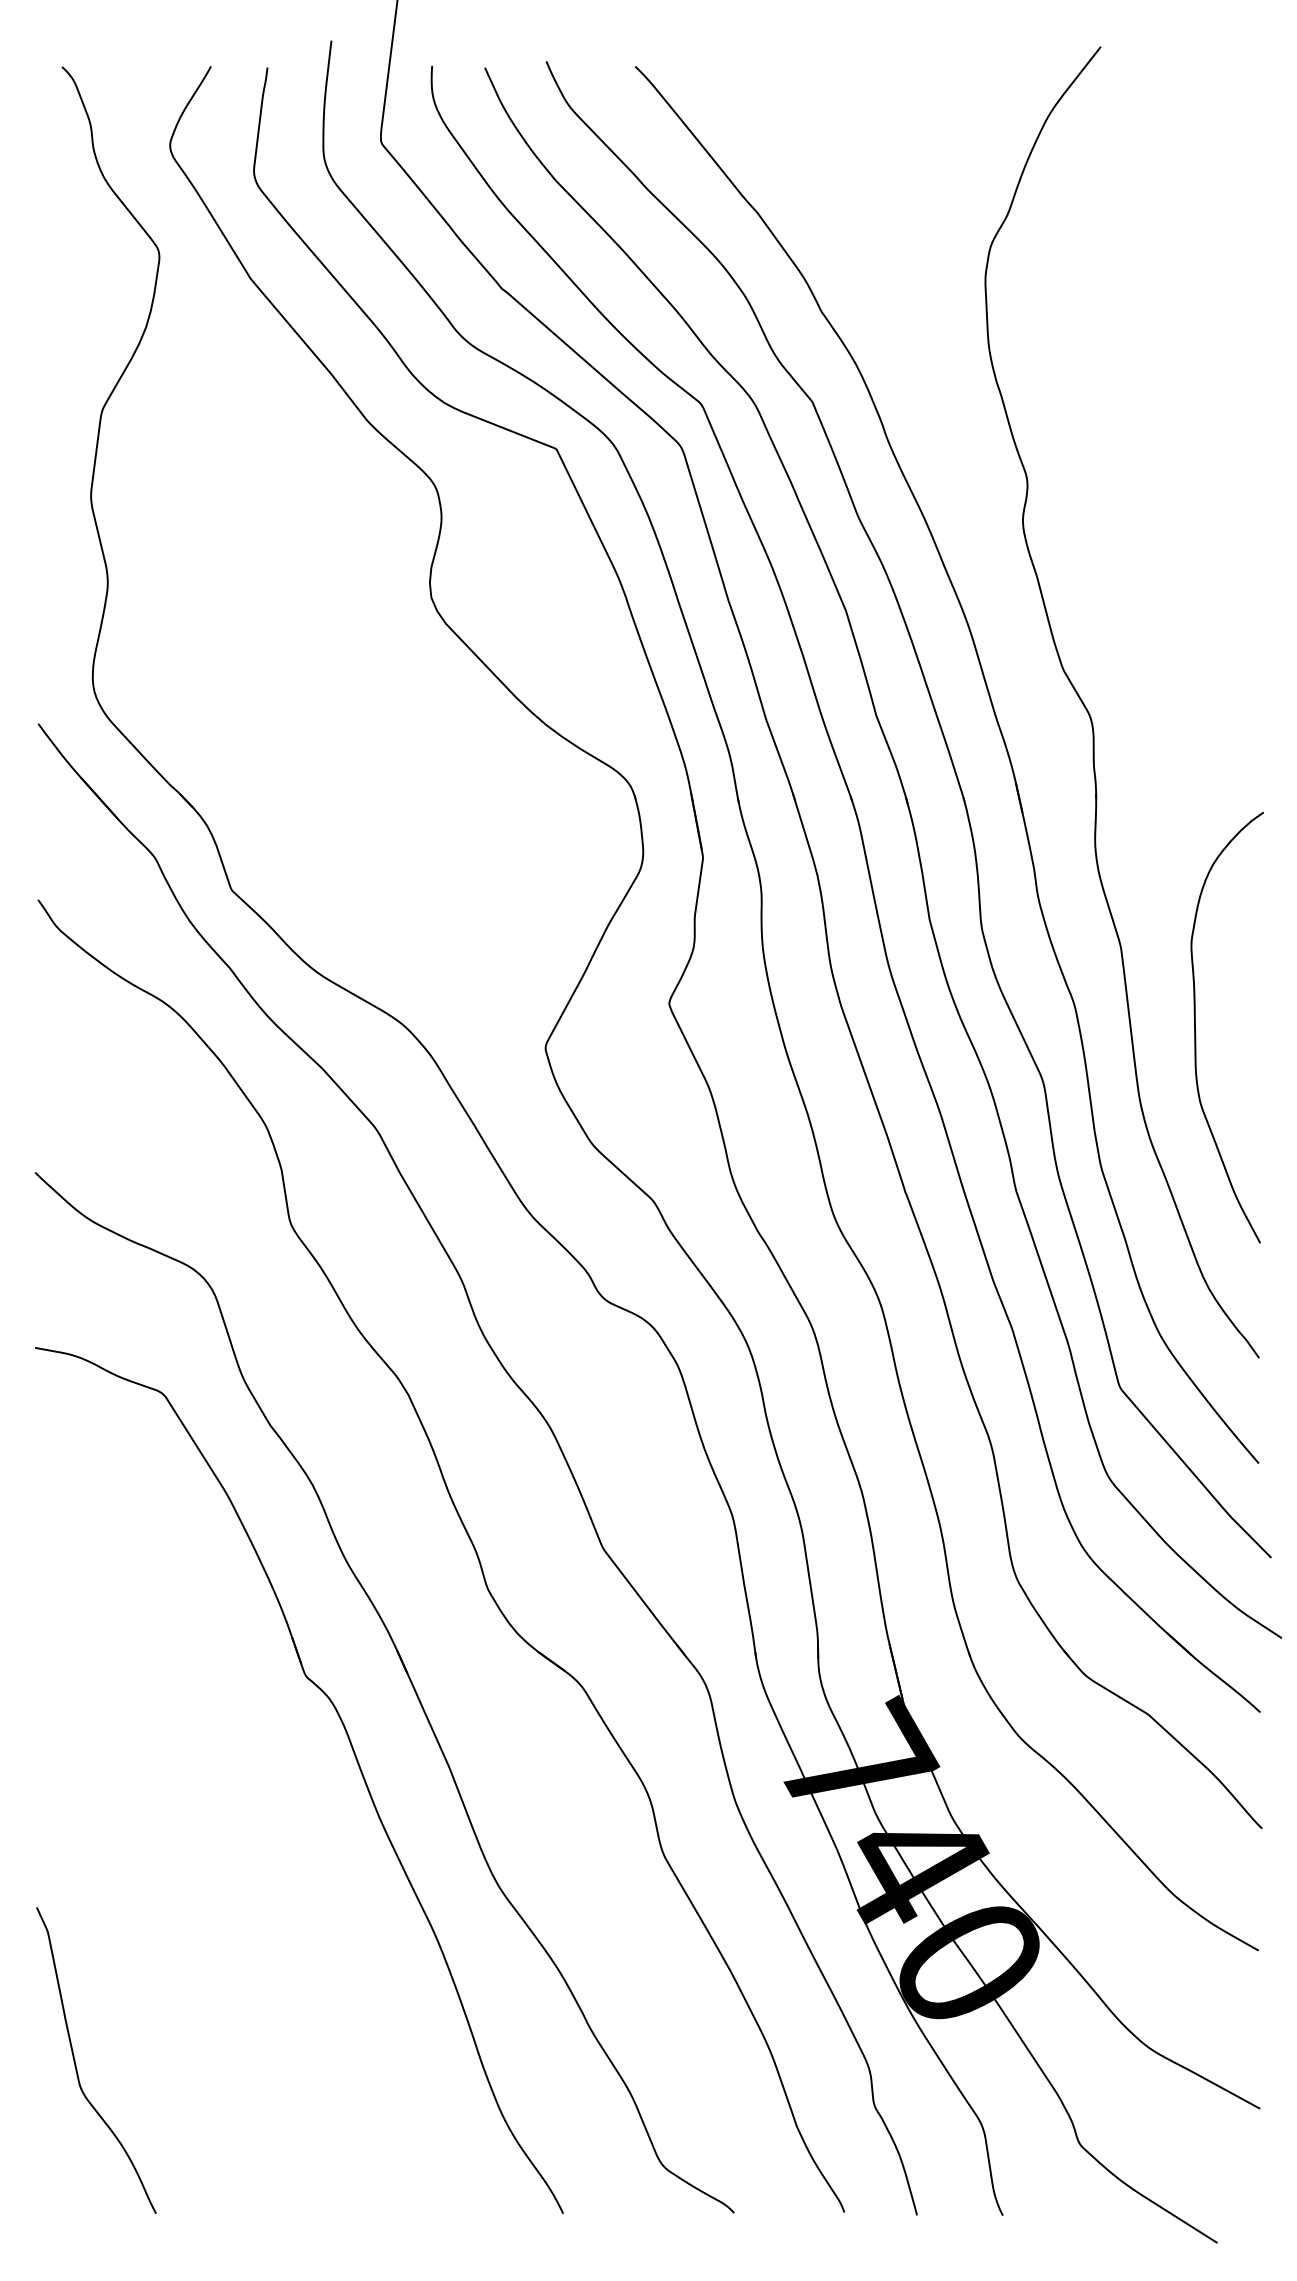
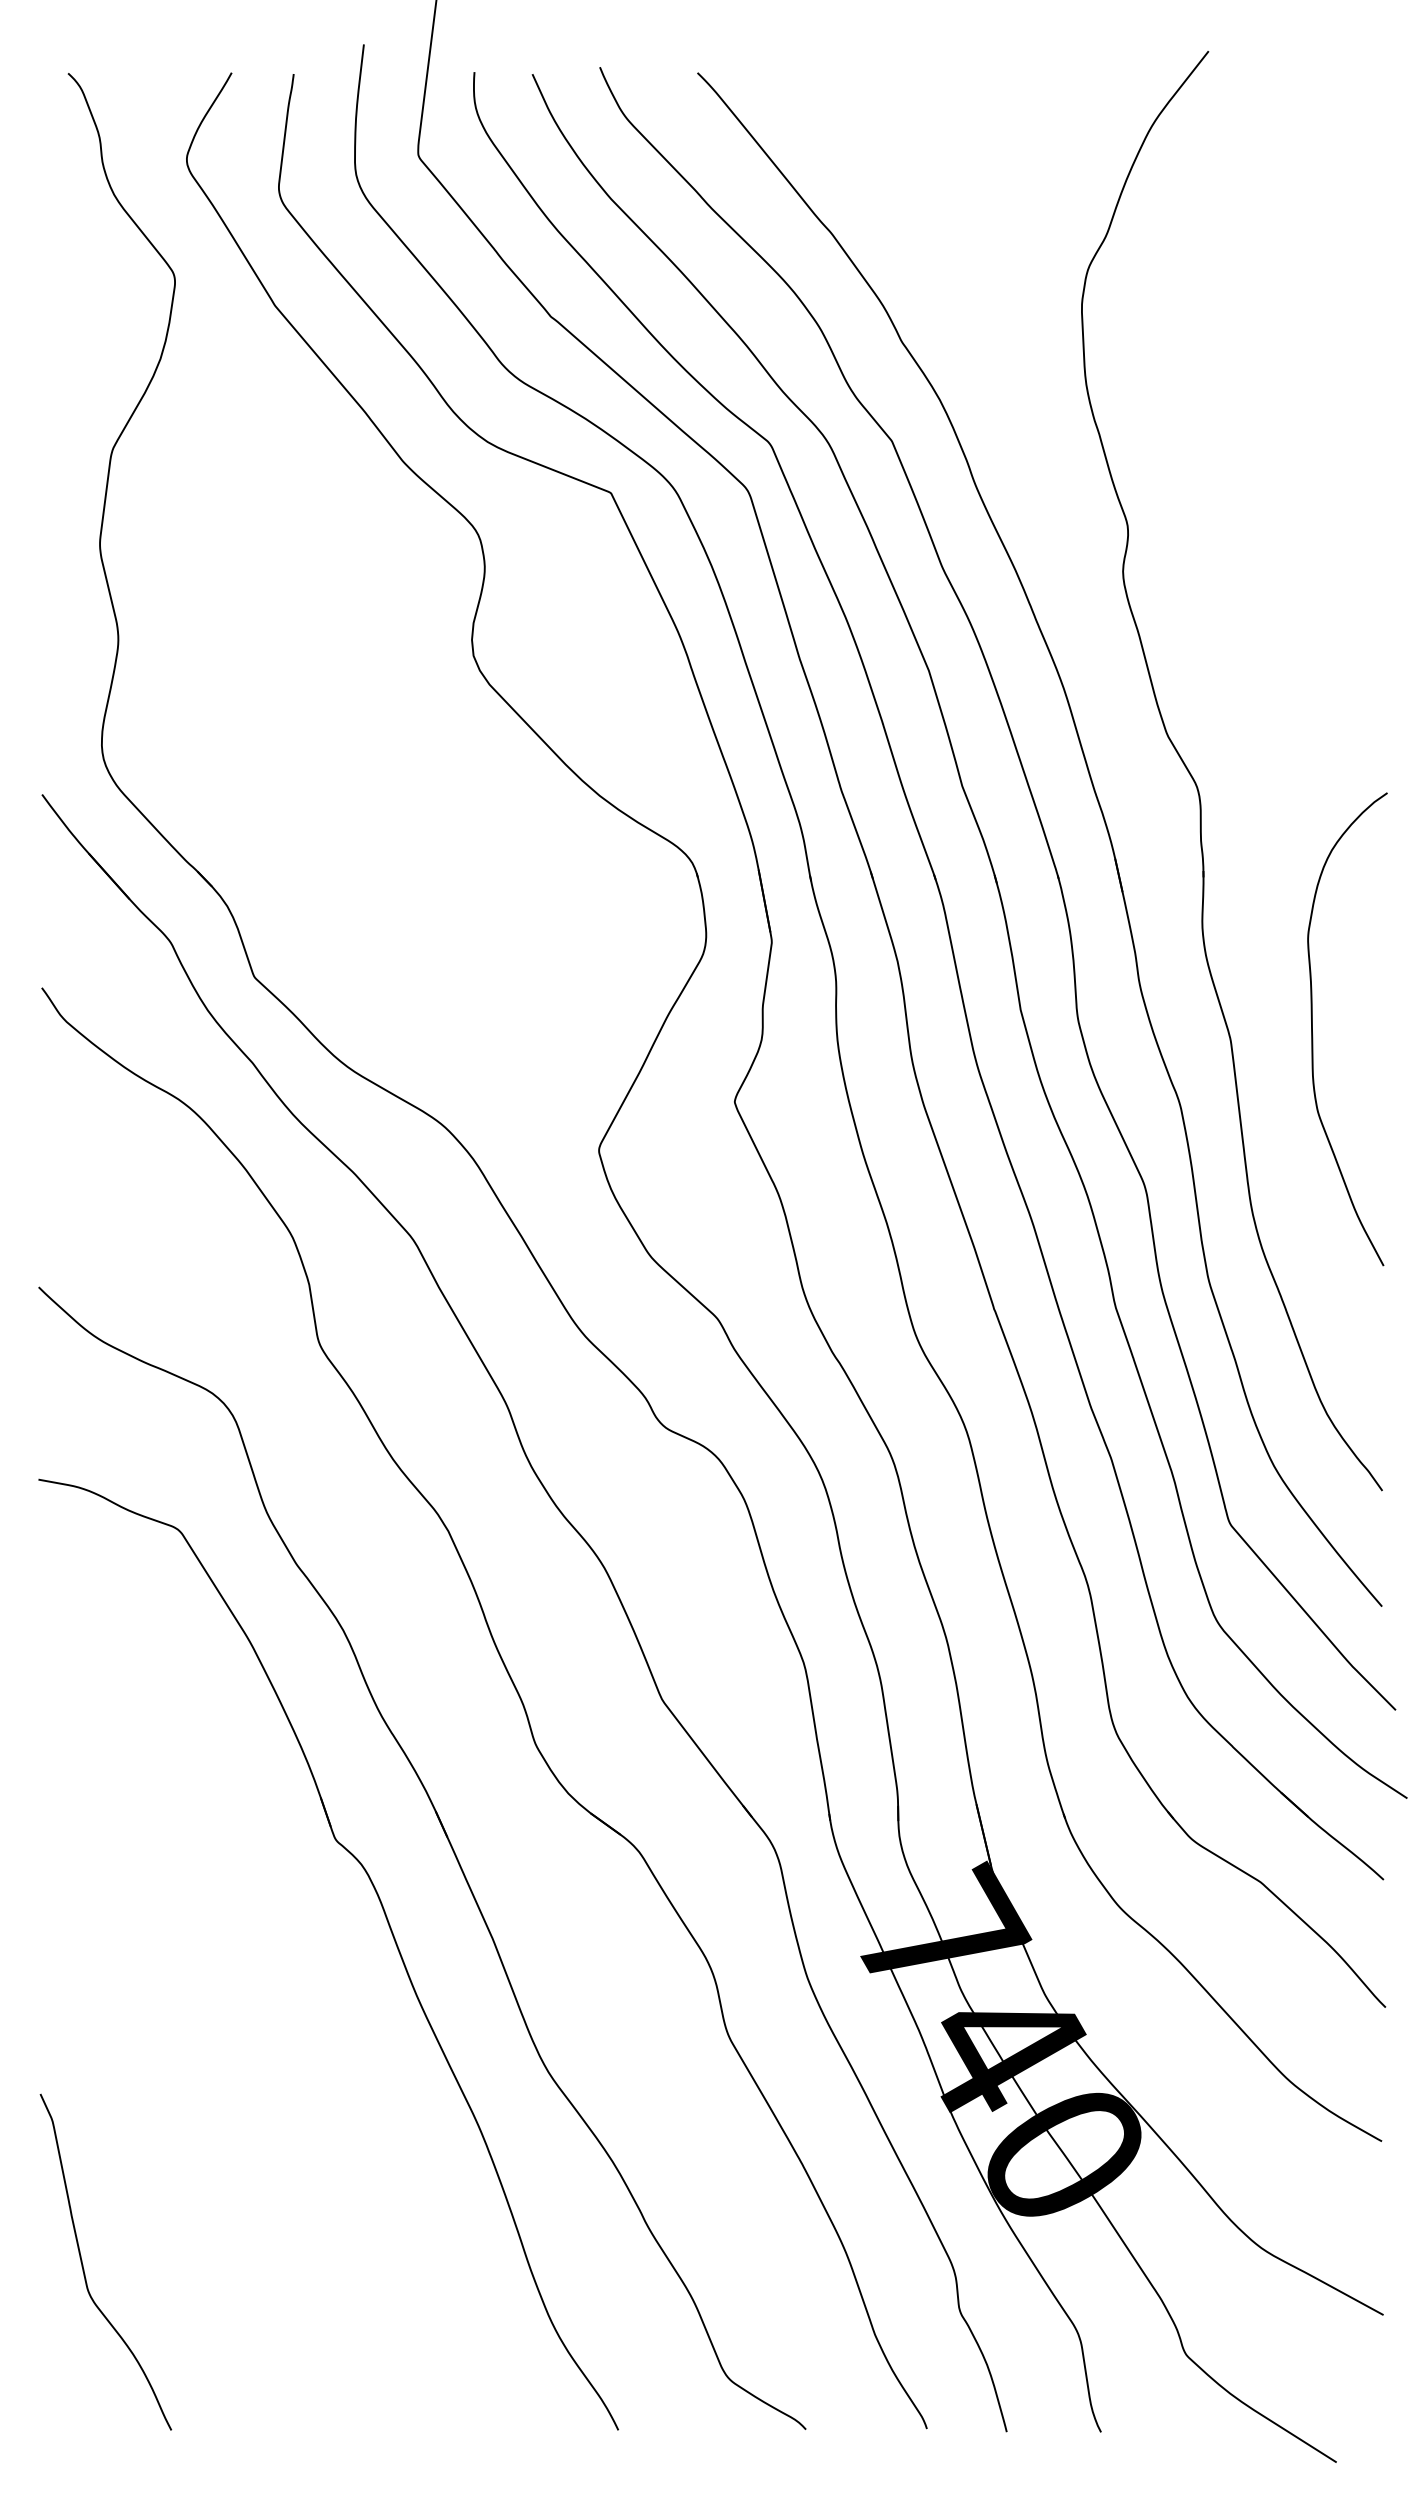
curve: (1196, 1034) -> (1313, 1036), moved

